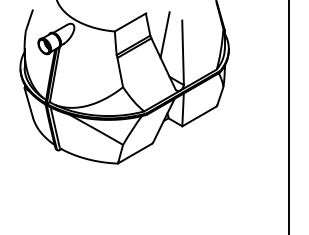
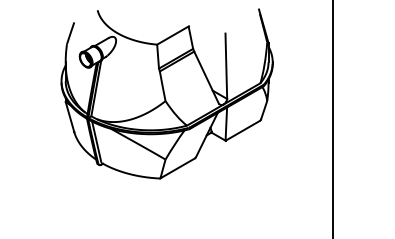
line: (164, 35) -> (207, 48), removed

